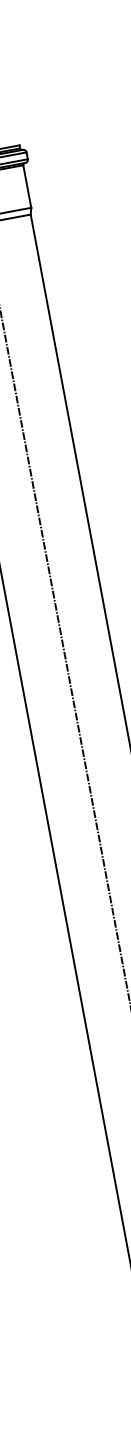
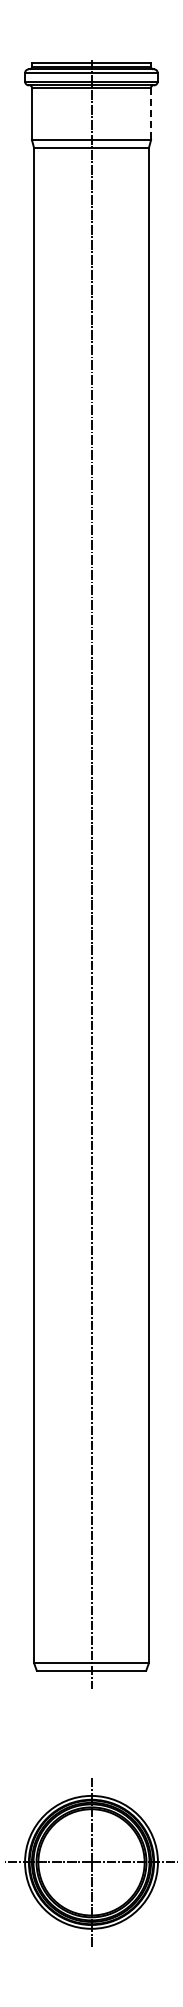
line: (27, 186) -> (151, 114), solid -> dashed

